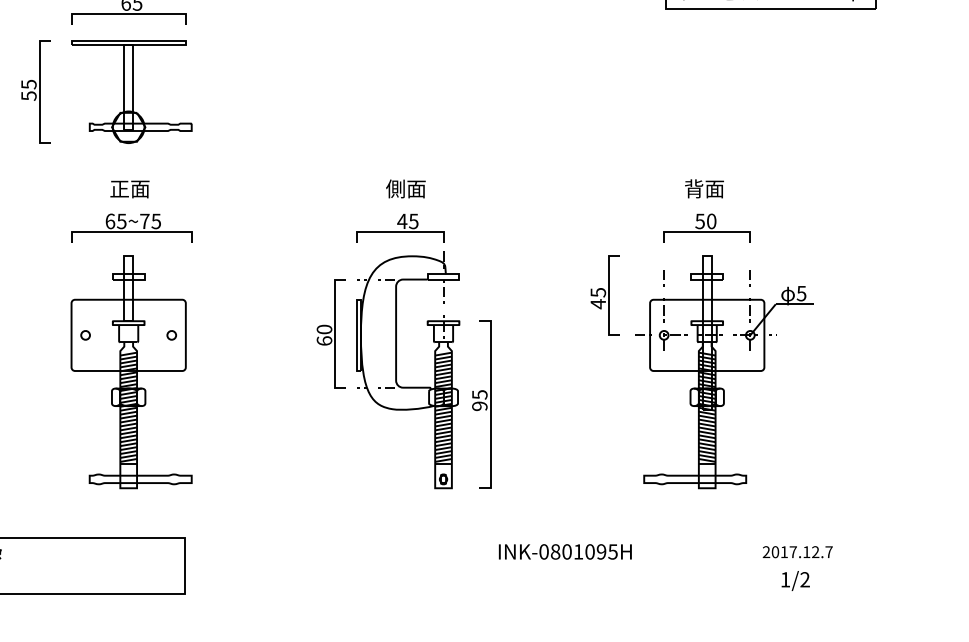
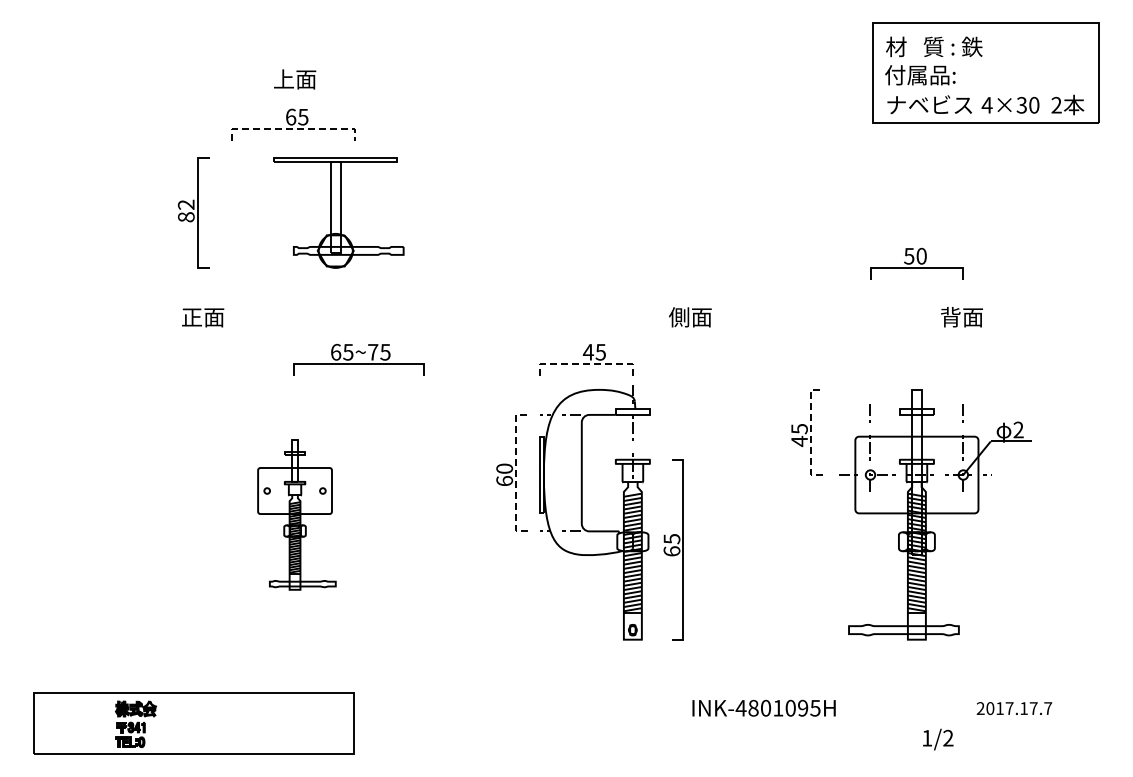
line: (128, 13) -> (293, 128), solid -> dashed
text: (28, 89) -> (185, 210), 55 -> 82
part: (131, 91) -> (338, 212), moved
text: (130, 189) -> (203, 317), moved
text: (406, 189) -> (690, 317), moved
text: (704, 189) -> (961, 317), moved
part: (131, 228) -> (358, 359), moved
part: (706, 228) -> (916, 263), moved
line: (401, 231) -> (587, 363), solid -> dashed
text: (801, 293) -> (1018, 429), 5 -> 2
line: (609, 295) -> (811, 432), solid -> dashed
line: (335, 333) -> (516, 472), solid -> dashed
part: (131, 372) -> (296, 514), size x0.6
text: (479, 406) -> (671, 551), 95 -> 65
text: (543, 551) -> (740, 707), INK-0801095H -> INK-4801095H
text: (815, 552) -> (1033, 708), 2017.12.7 -> 2017.17.7
text: (795, 580) -> (938, 739), moved

